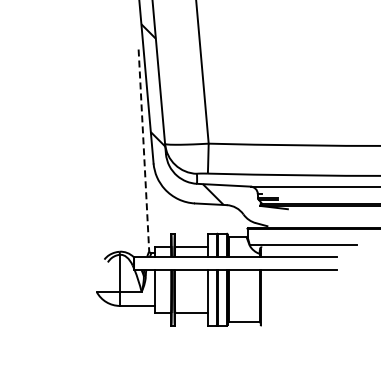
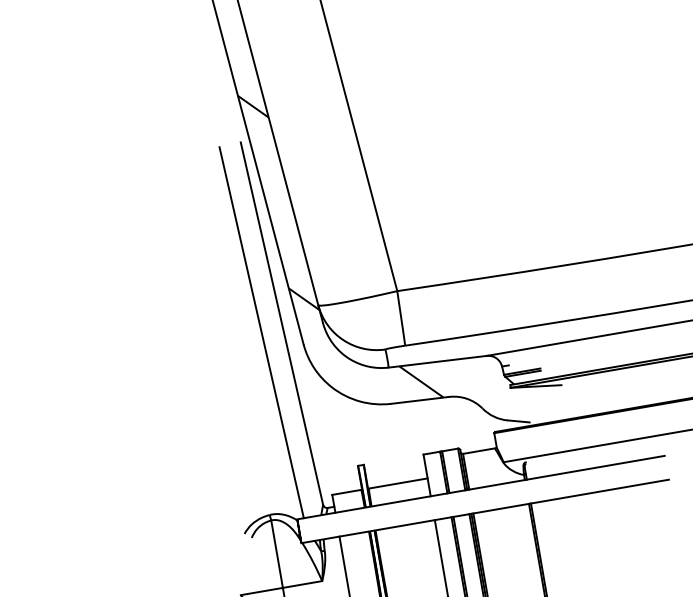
line: (143, 150) -> (281, 323), dashed -> solid
line: (131, 153) -> (260, 333), added

